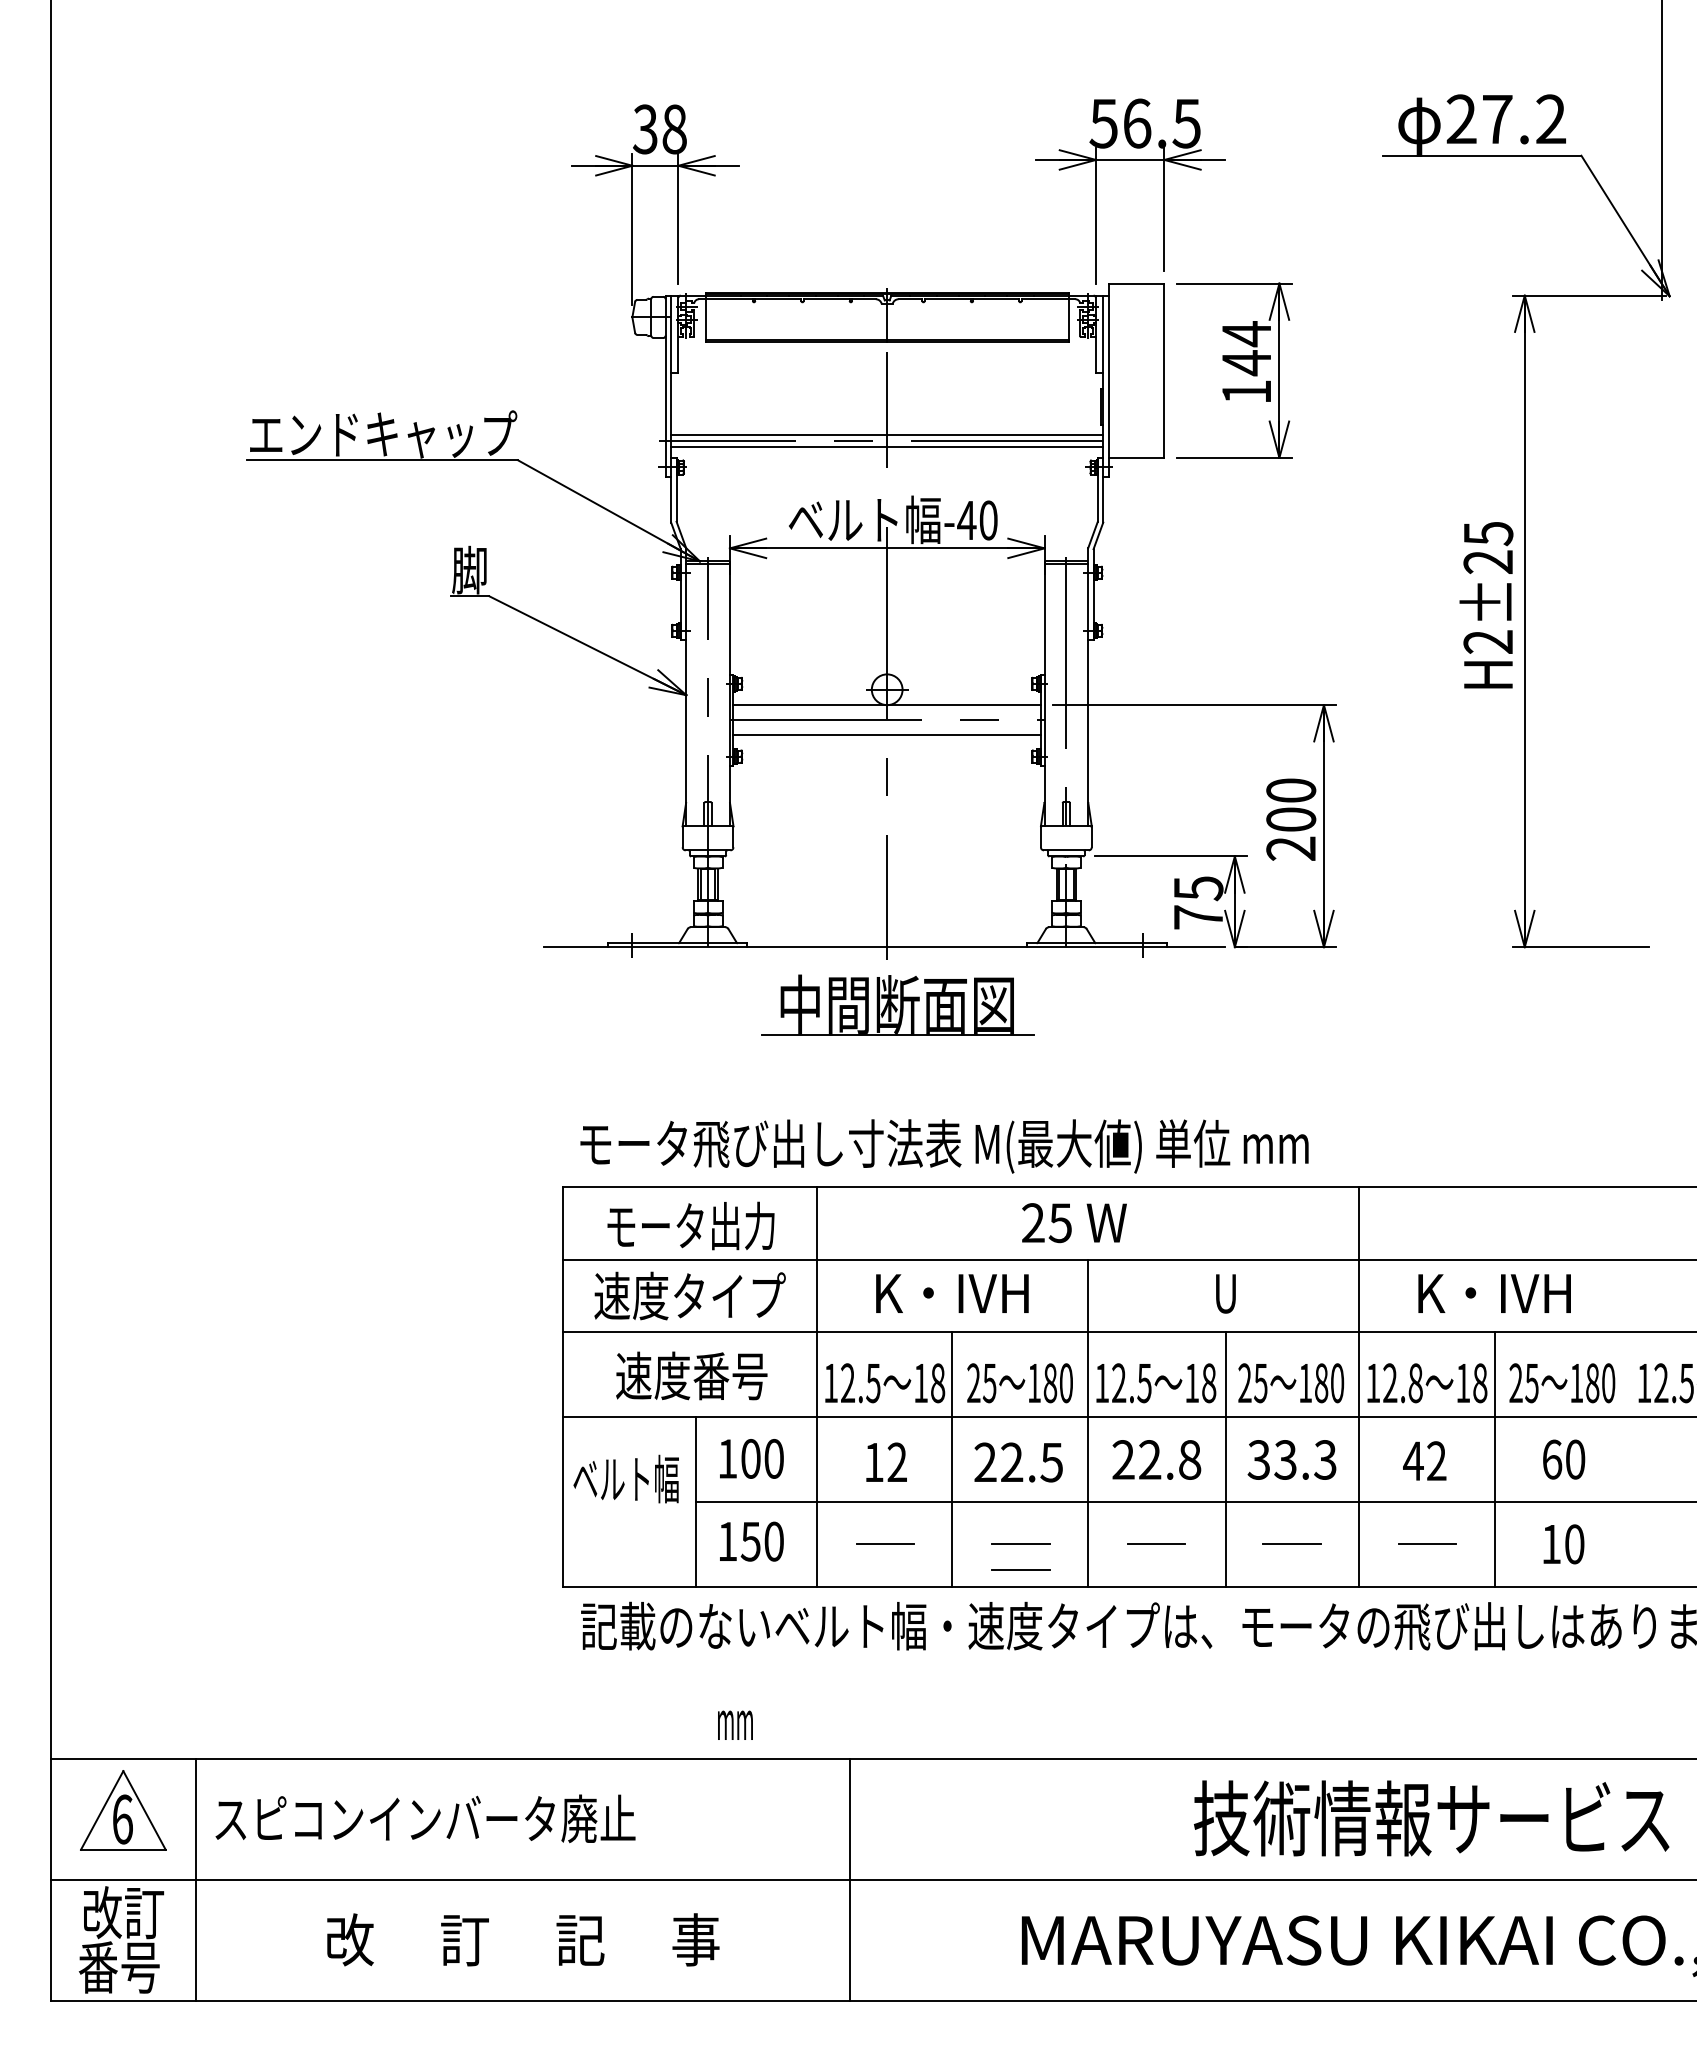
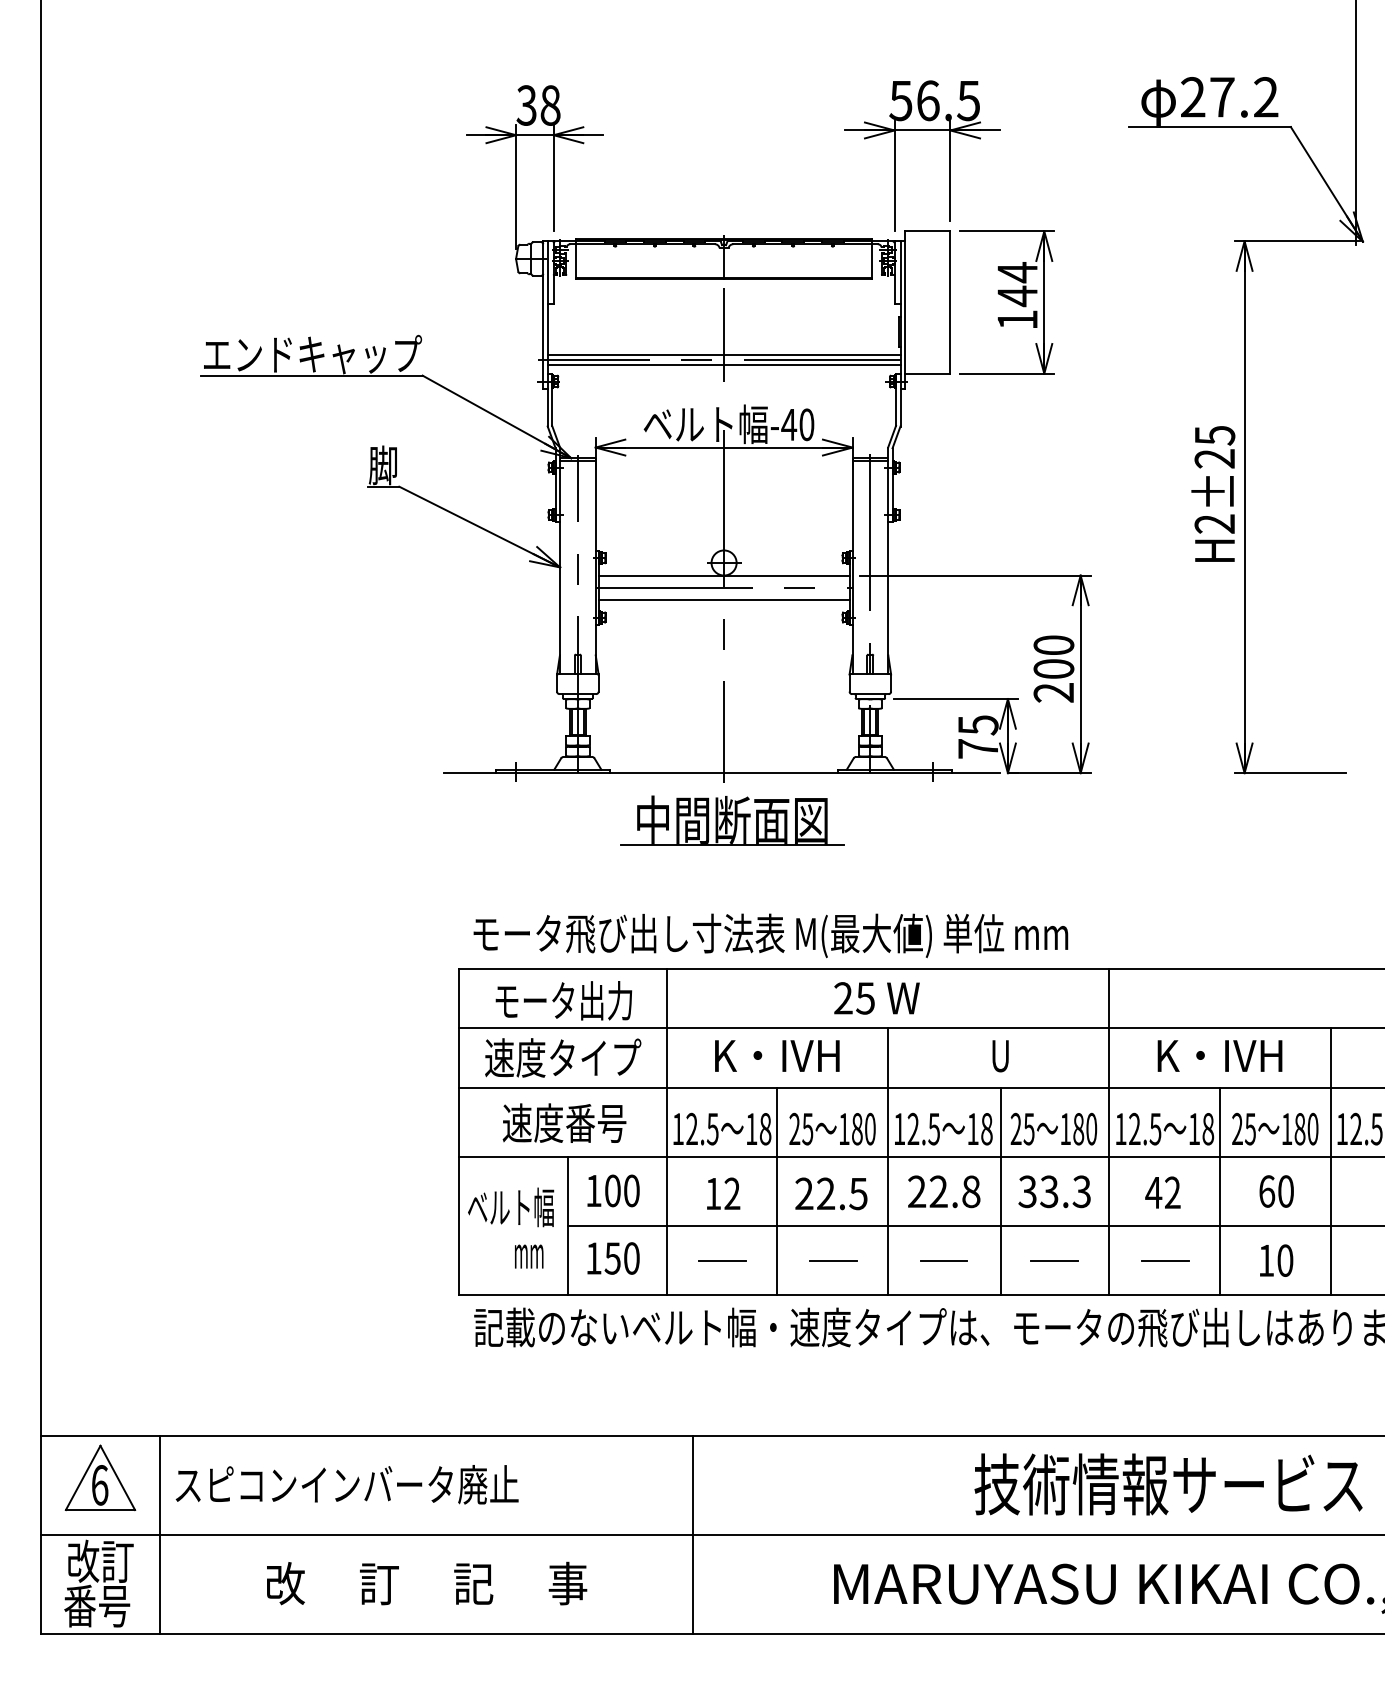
text: (1415, 1383) -> (1155, 1129), 12.8 -> 12.5
line: (1630, 1422) -> (1330, 1161), added
line: (1020, 1569) -> (832, 1281), removed
text: (735, 1724) -> (529, 1255), moved

